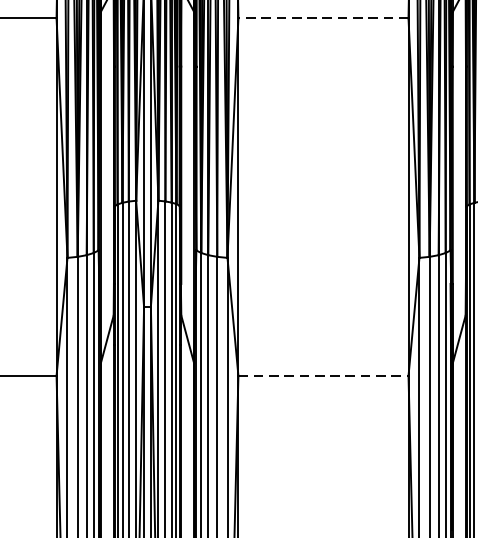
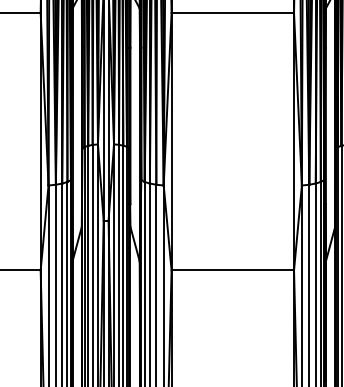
line: (323, 18) -> (232, 13), dashed -> solid
line: (324, 375) -> (233, 270), dashed -> solid

